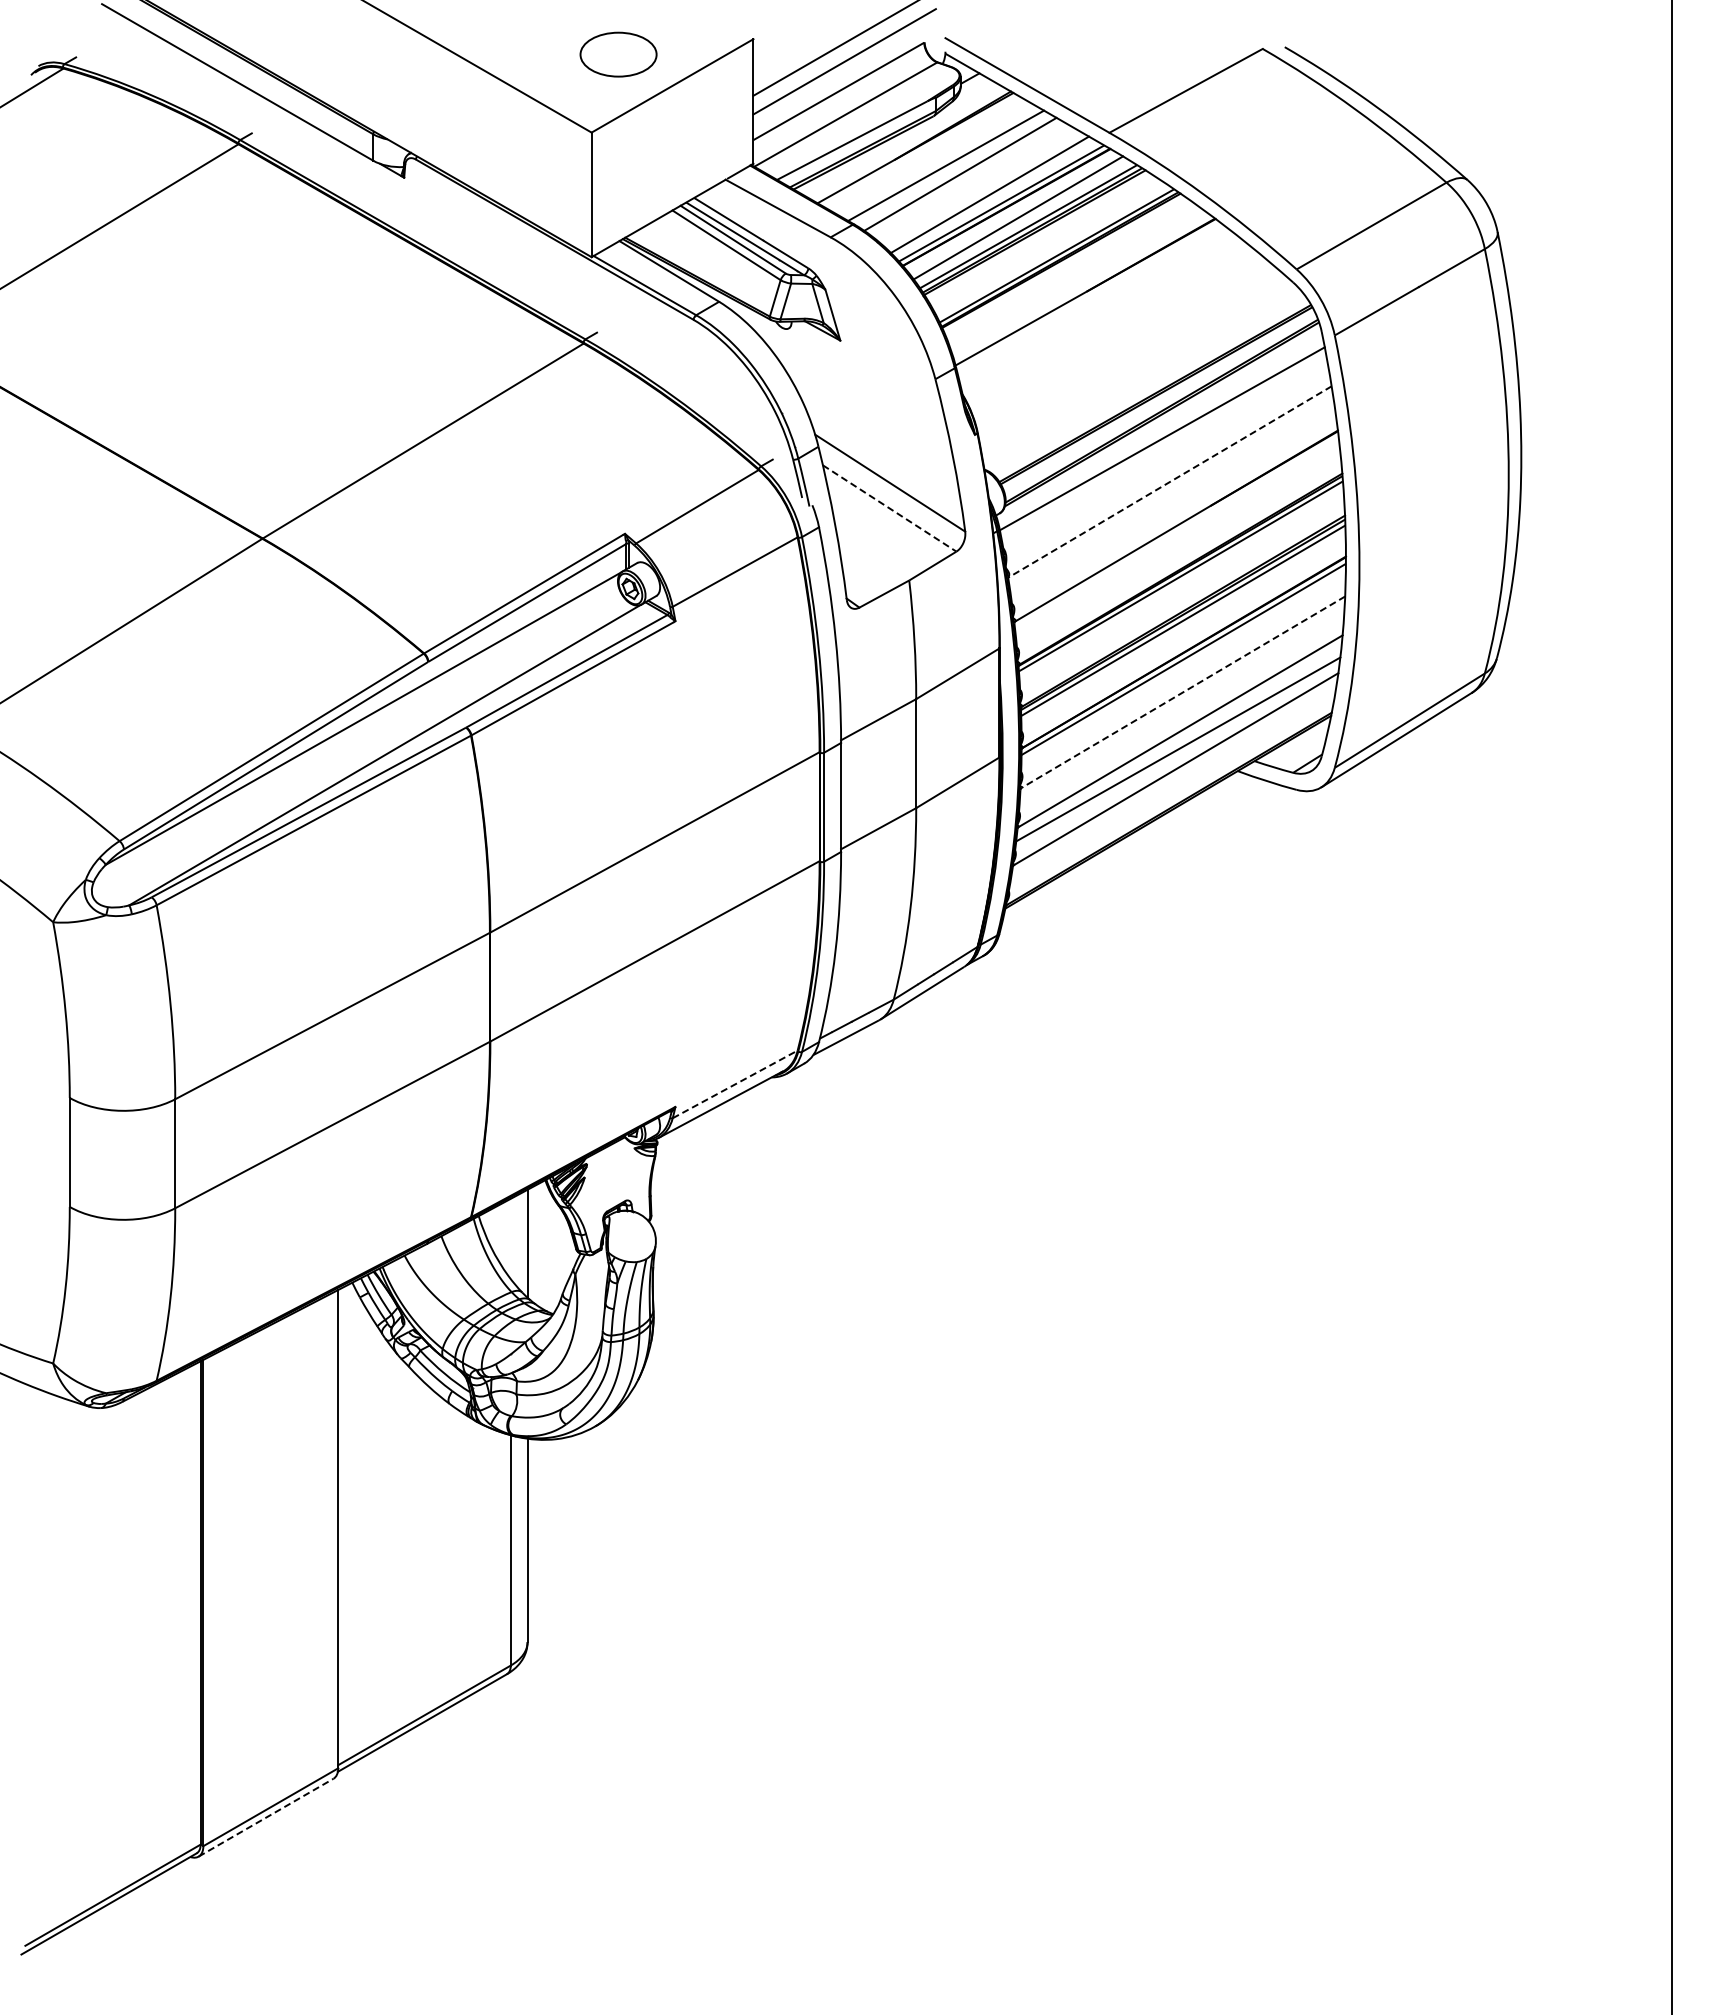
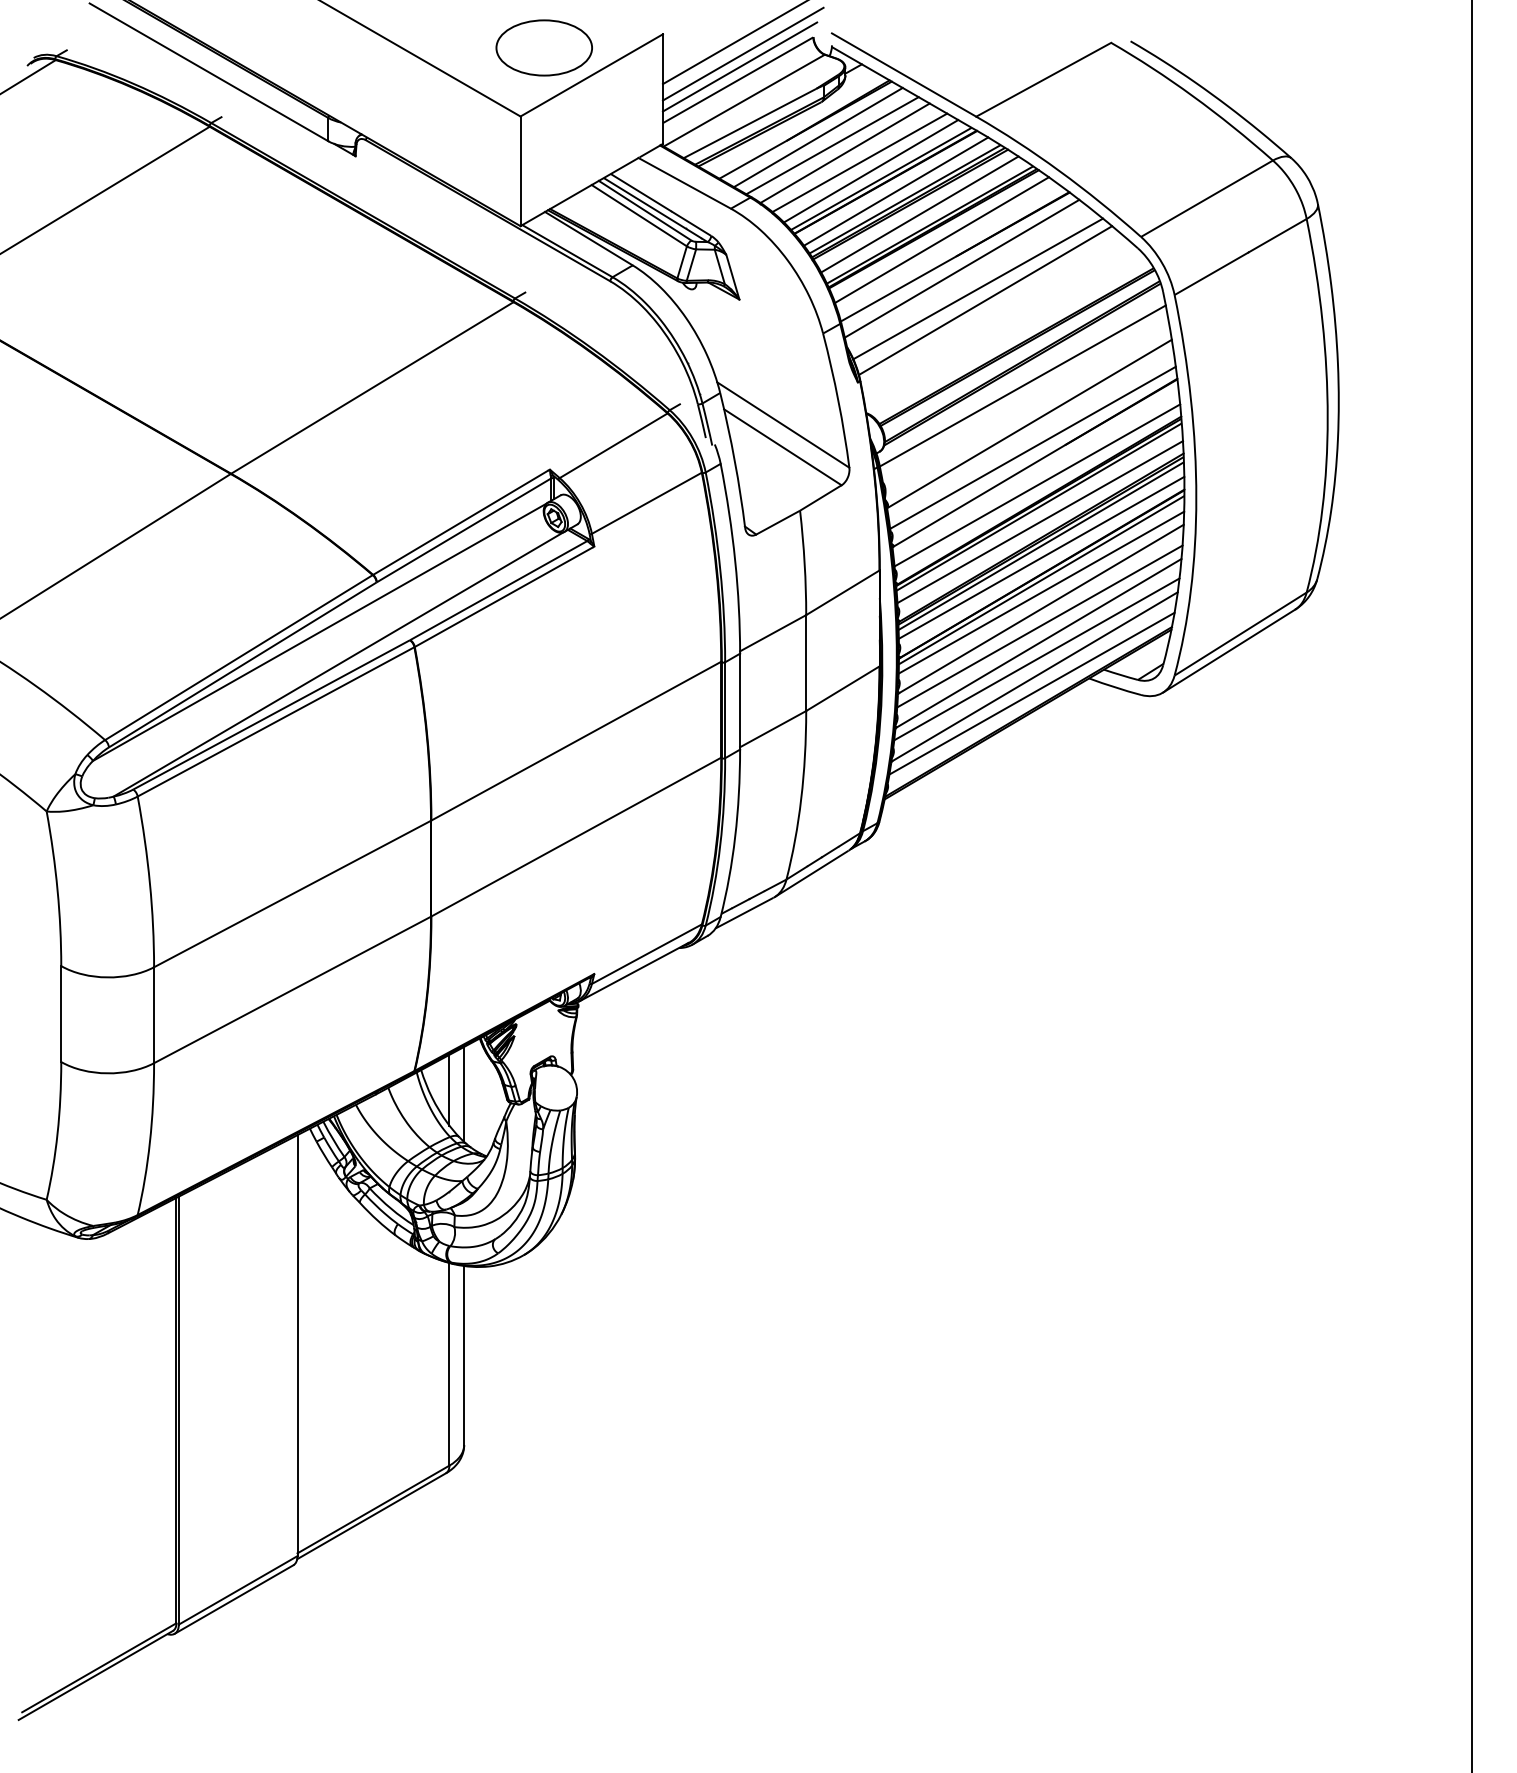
part: (618, 54) -> (544, 47), size x1.43
line: (840, 75) -> (739, 66), added
line: (929, 156) -> (817, 137), added
line: (976, 185) -> (859, 163), added
line: (1045, 243) -> (919, 214), added
line: (1070, 272) -> (942, 239), added
line: (1093, 305) -> (962, 268), added
line: (1111, 328) -> (978, 288), added
line: (1119, 341) -> (985, 300), added
line: (1169, 482) -> (1029, 424), dashed -> solid
line: (889, 508) -> (782, 447), dashed -> solid
line: (1173, 508) -> (1032, 447), added
line: (1178, 551) -> (1037, 485), added
line: (1181, 593) -> (1039, 522), added
line: (1183, 634) -> (1041, 558), added
line: (1183, 673) -> (1041, 592), added
line: (1183, 692) -> (1041, 609), dashed -> solid
line: (1181, 712) -> (1039, 626), added
line: (1172, 788) -> (1031, 693), added
line: (735, 1084) -> (647, 954), dashed -> solid
line: (510, 1238) -> (449, 1089), added
line: (266, 1817) -> (234, 1599), dashed -> solid

